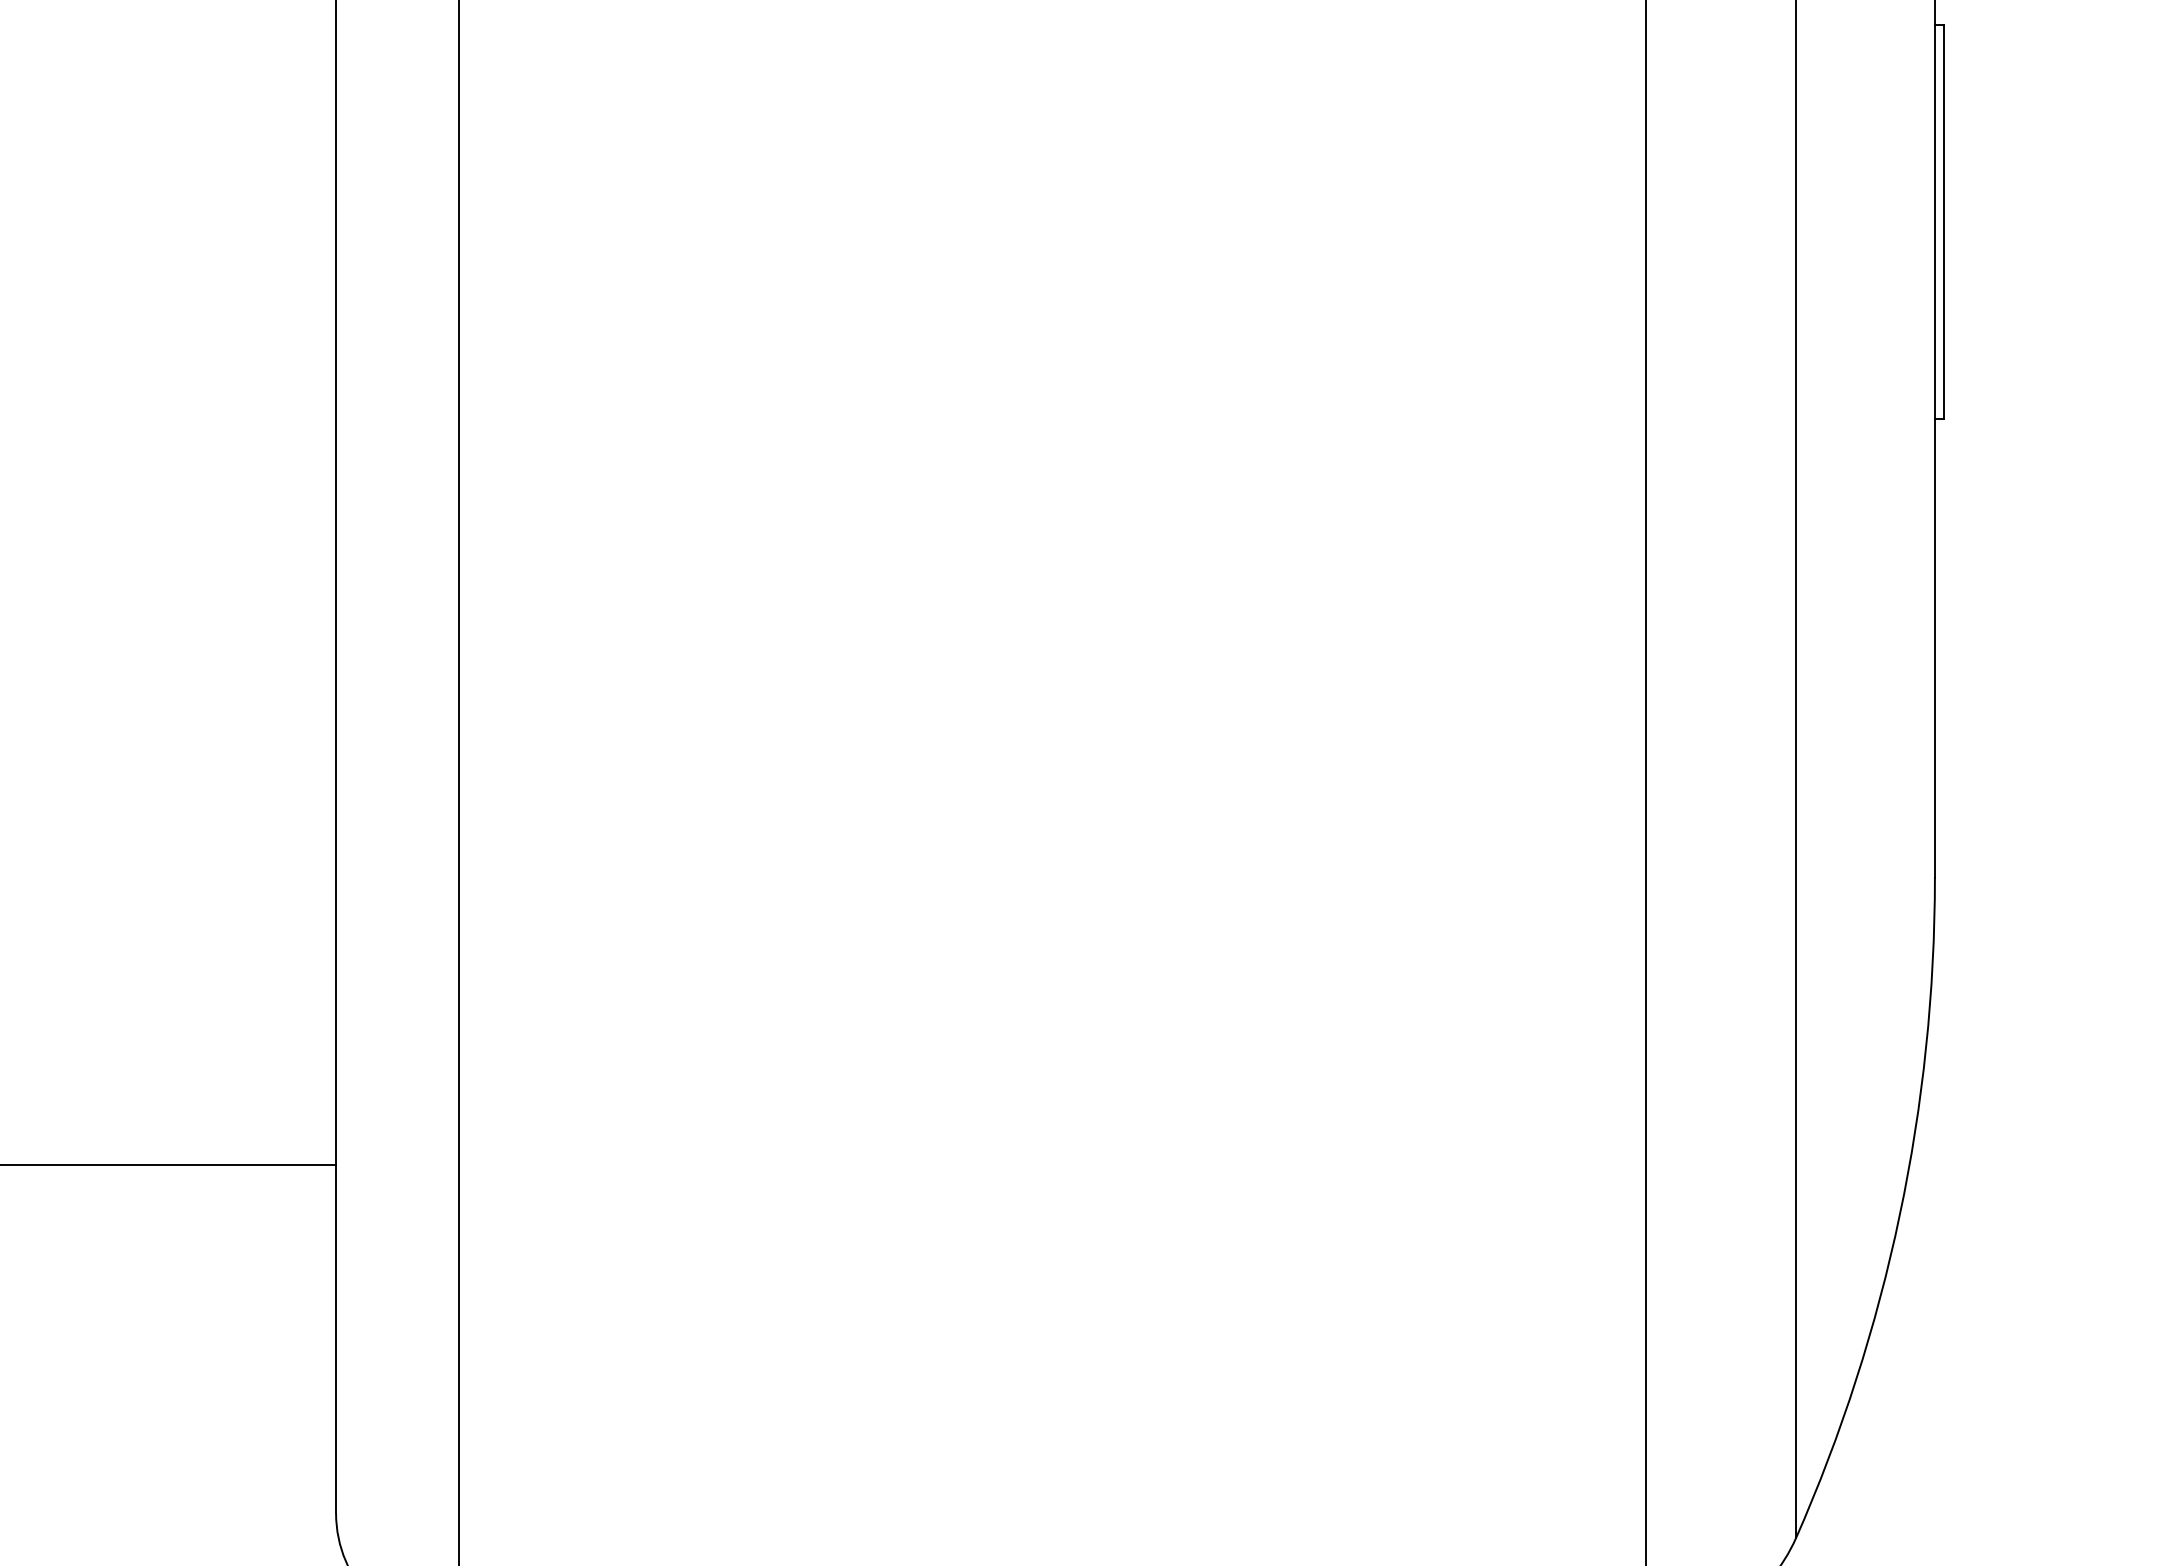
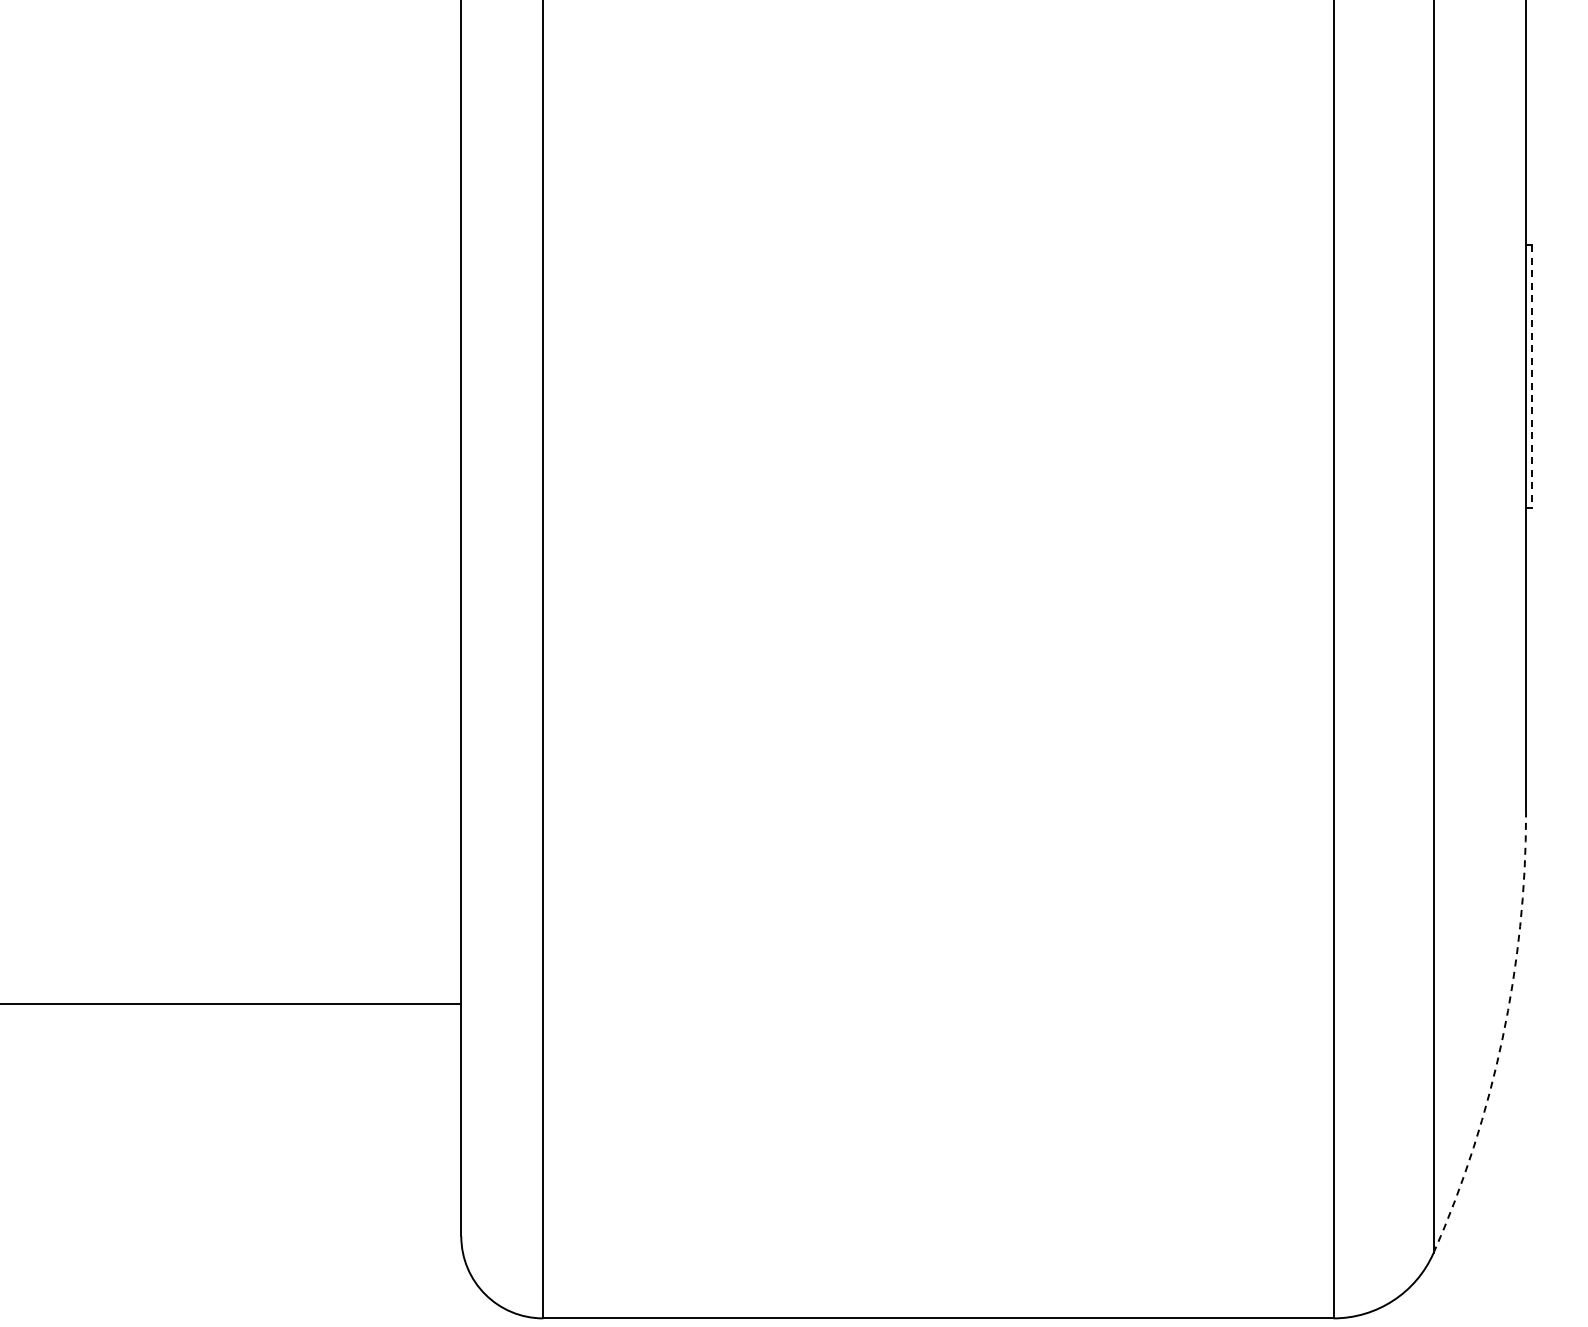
line: (1943, 221) -> (1531, 376), solid -> dashed
arc: (1899, 1215) -> (1502, 1038), solid -> dashed

